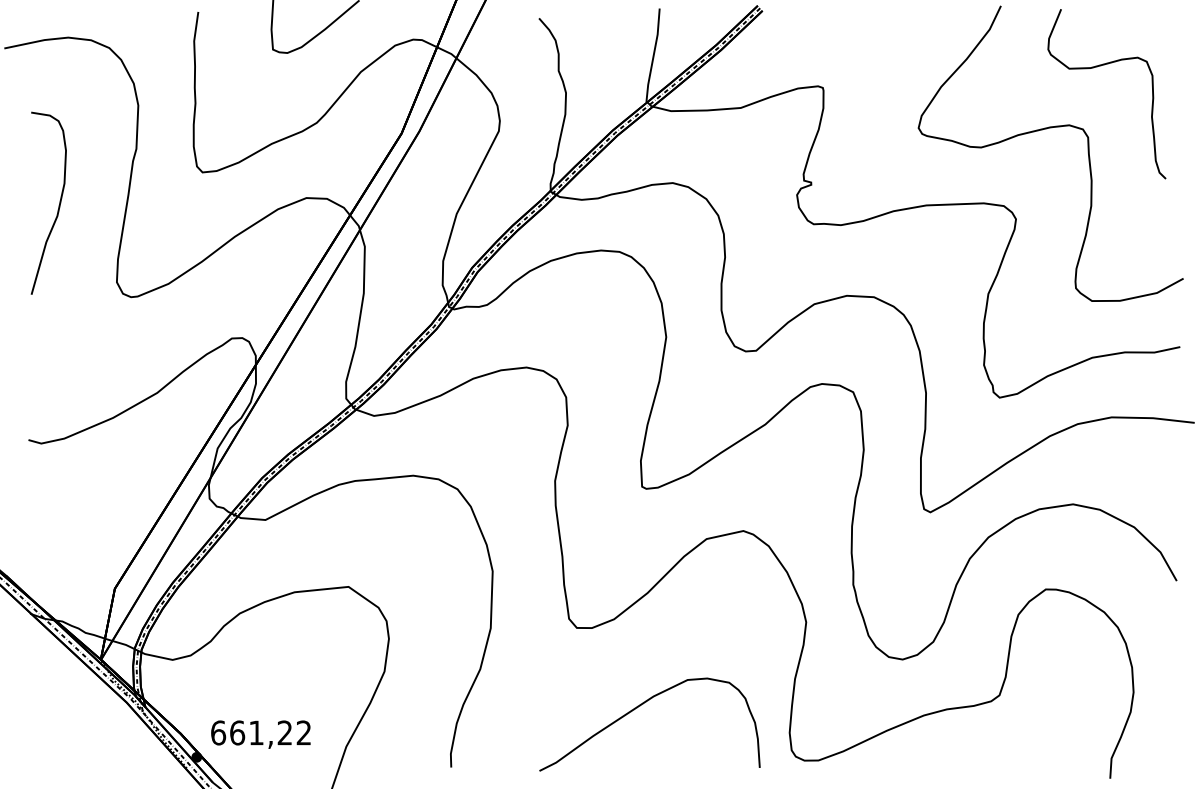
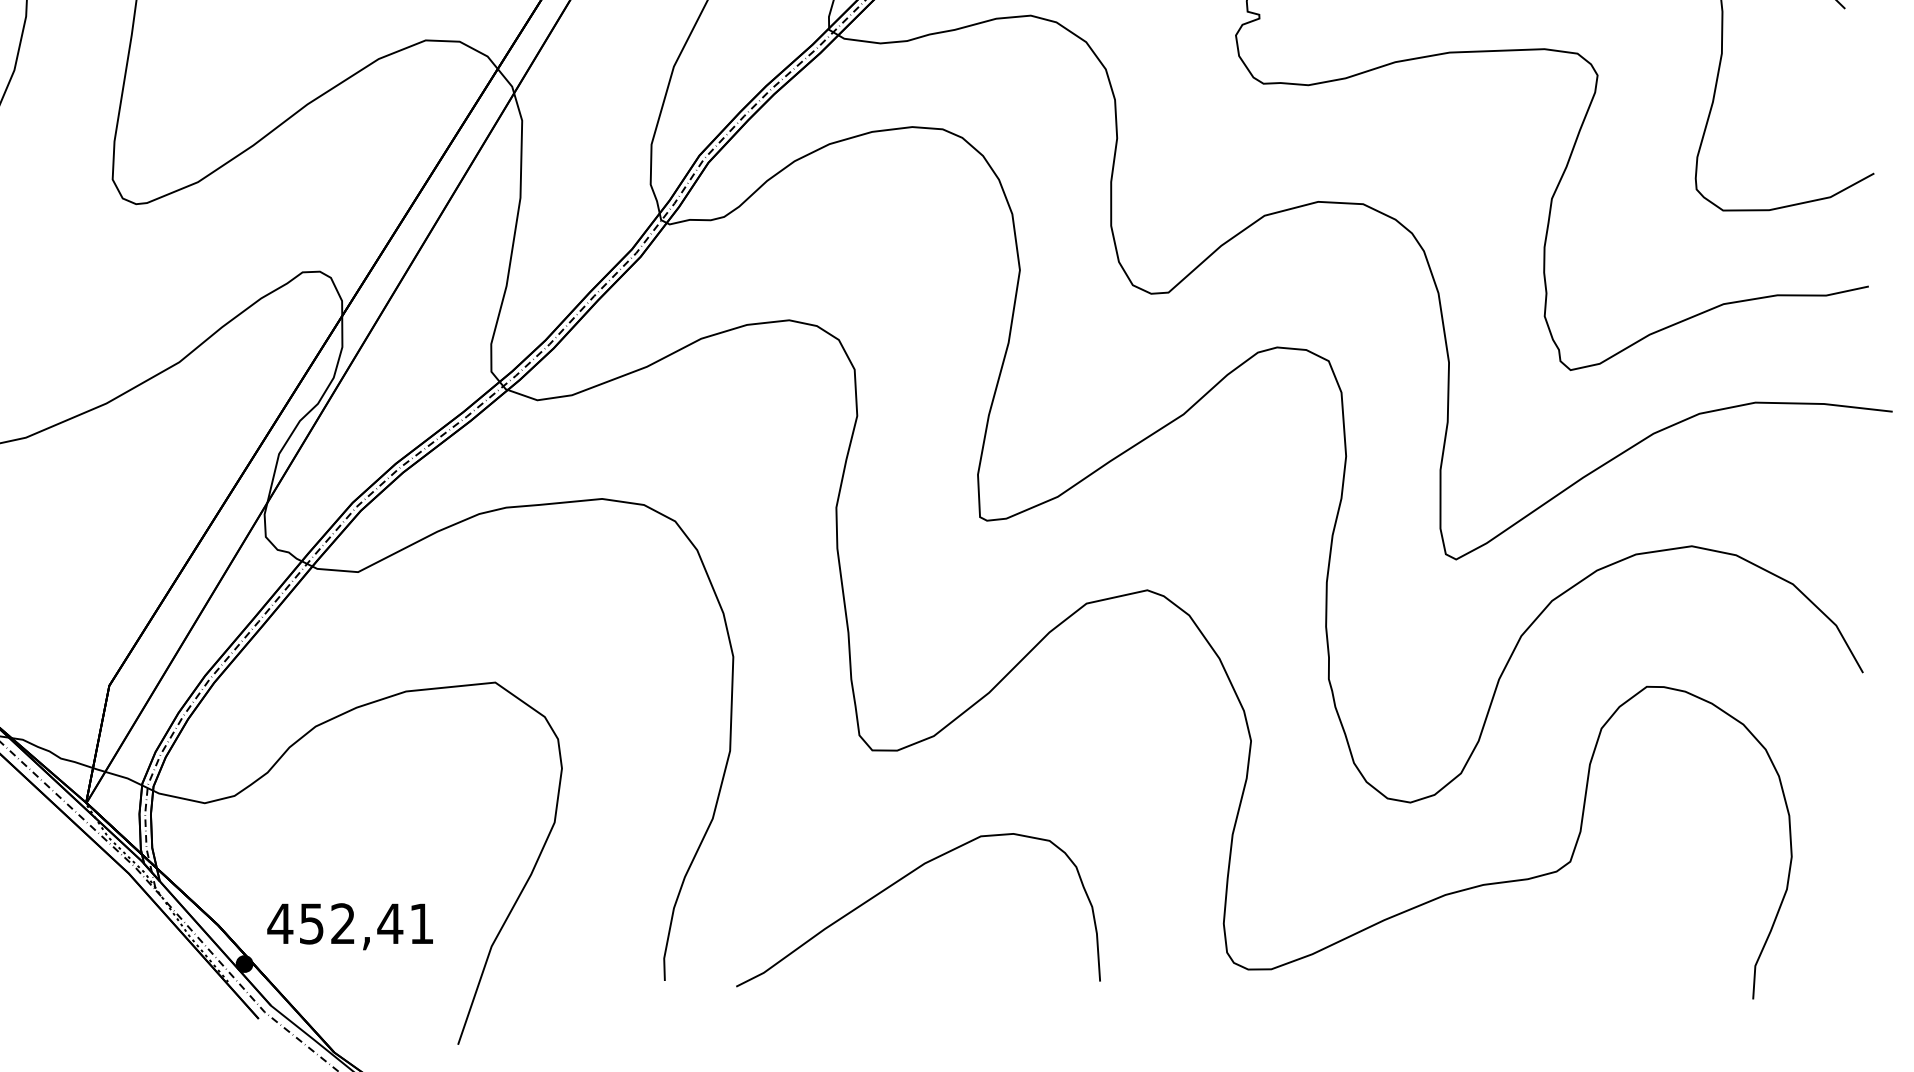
curve: (637, 708) -> (898, 883), moved
text: (260, 732) -> (349, 923), 661,22 -> 452,41

